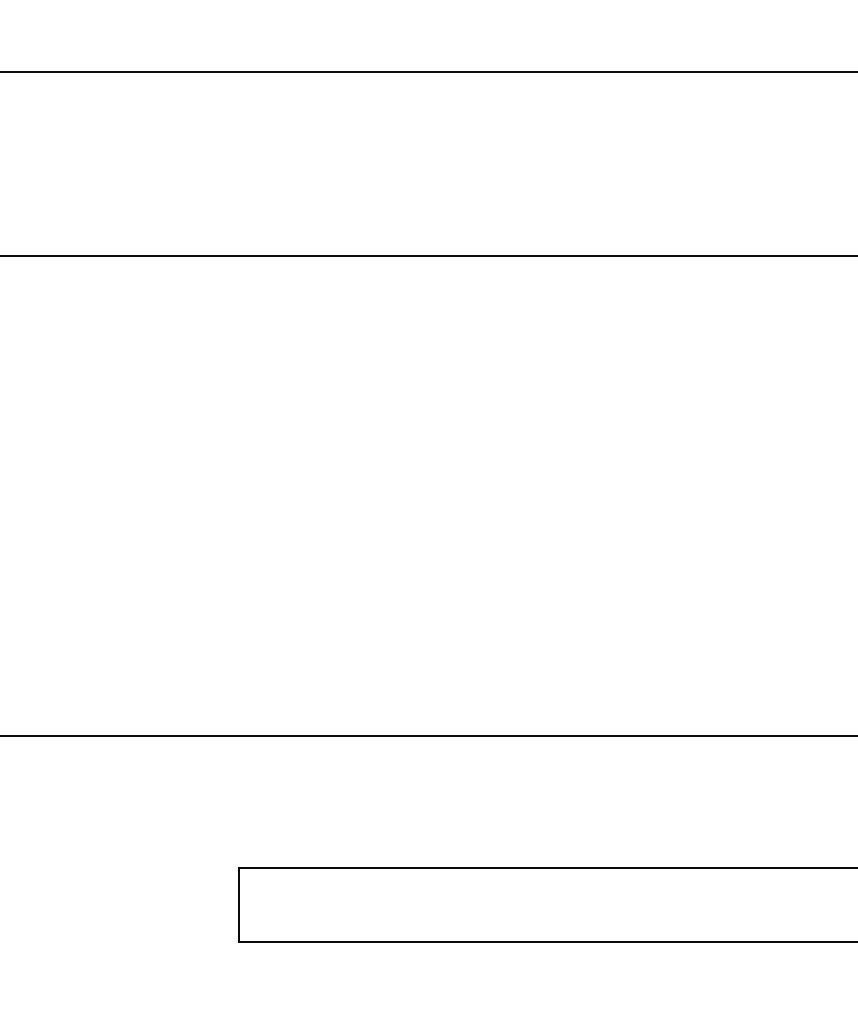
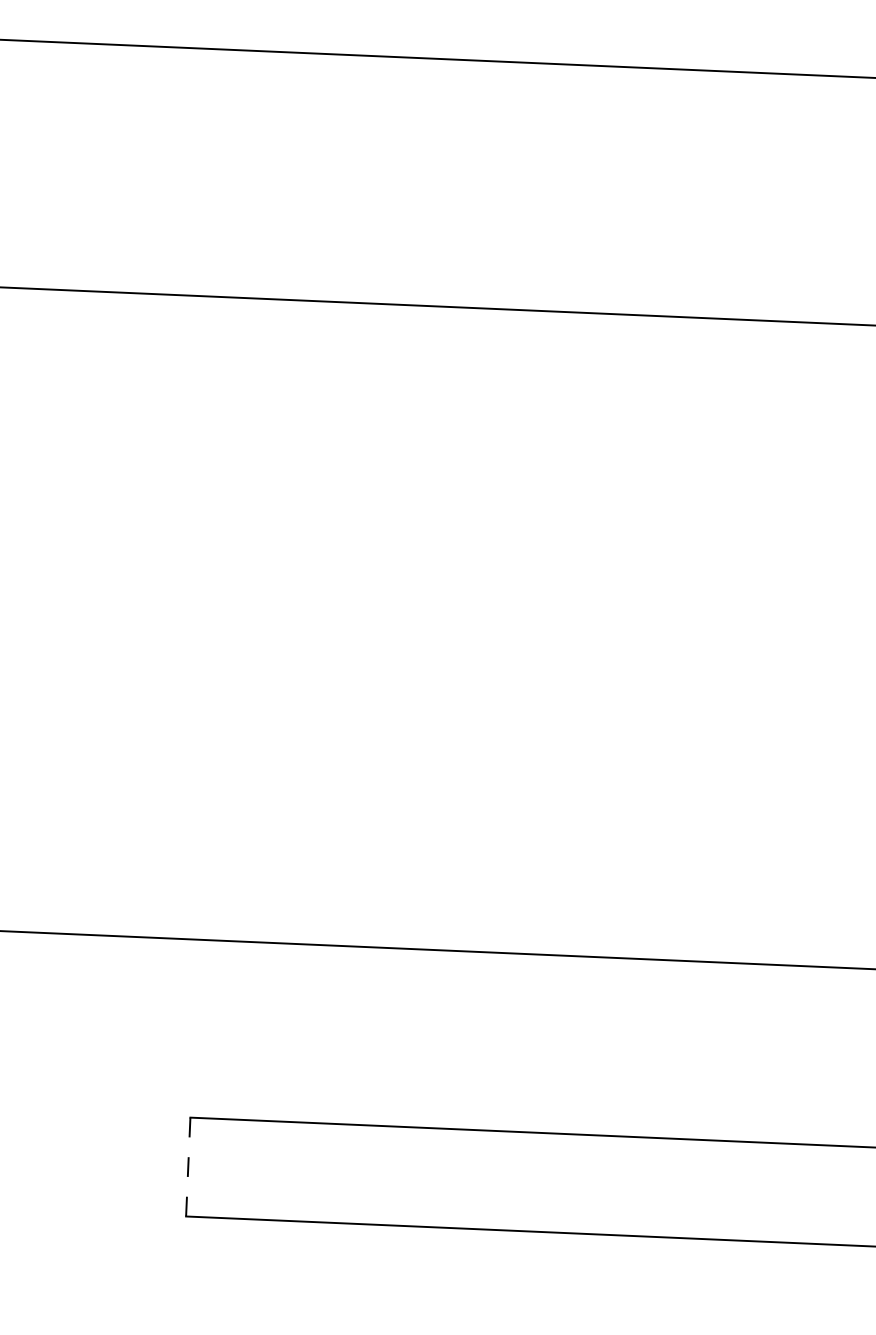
line: (238, 905) -> (188, 1167), solid -> dashed

